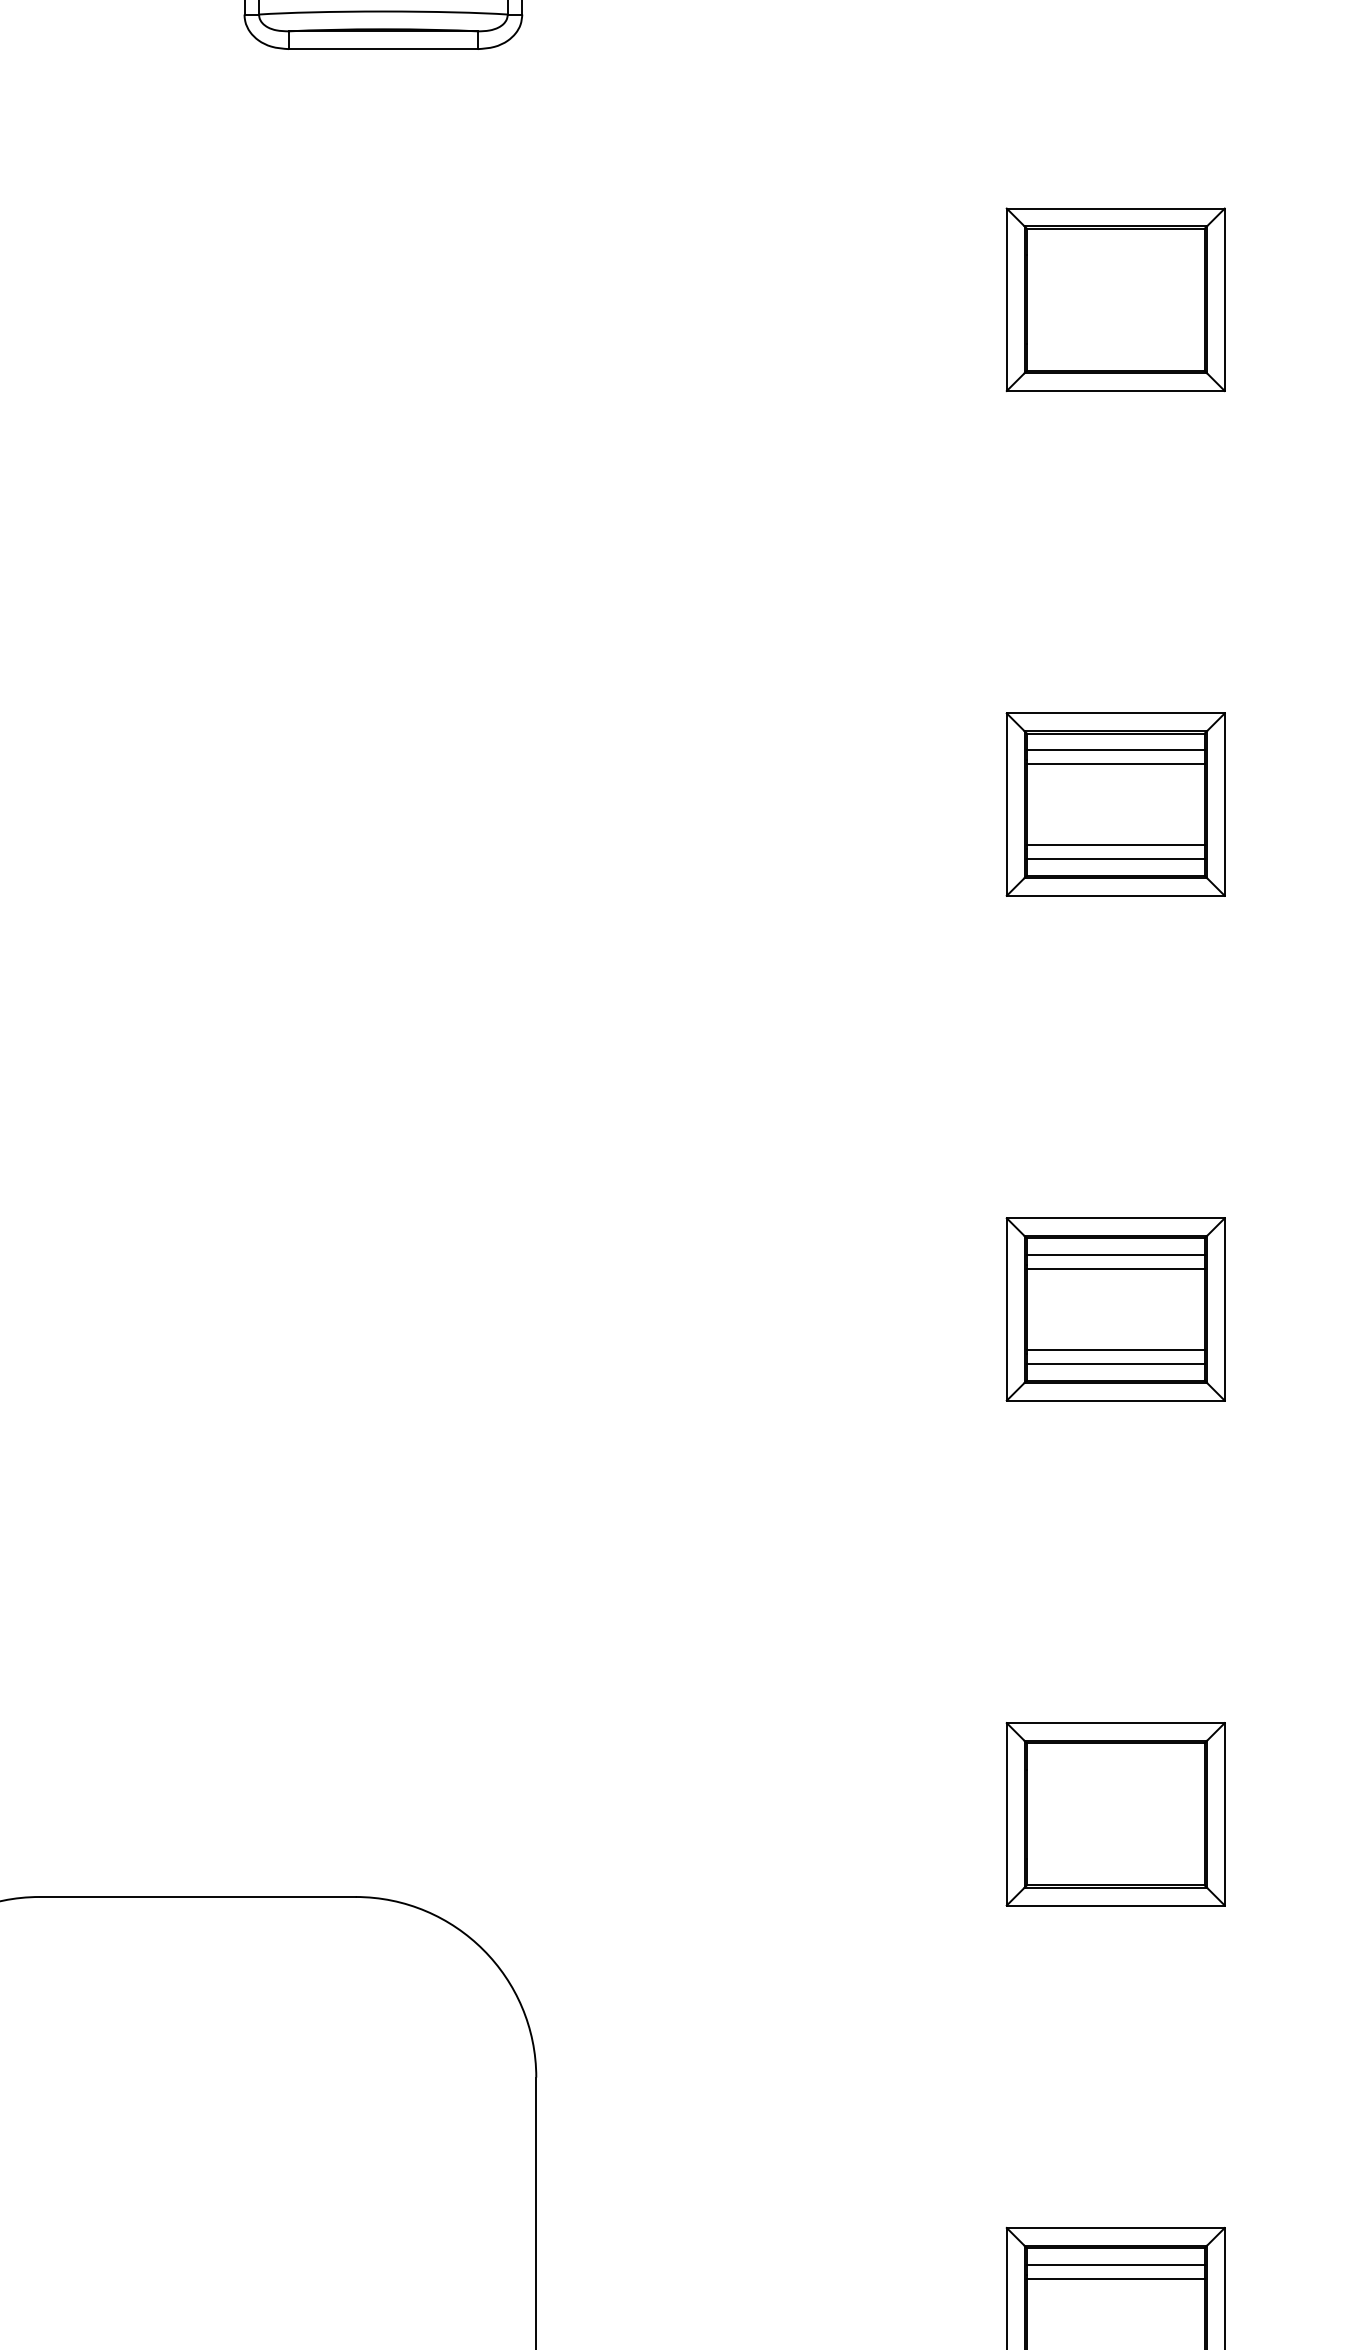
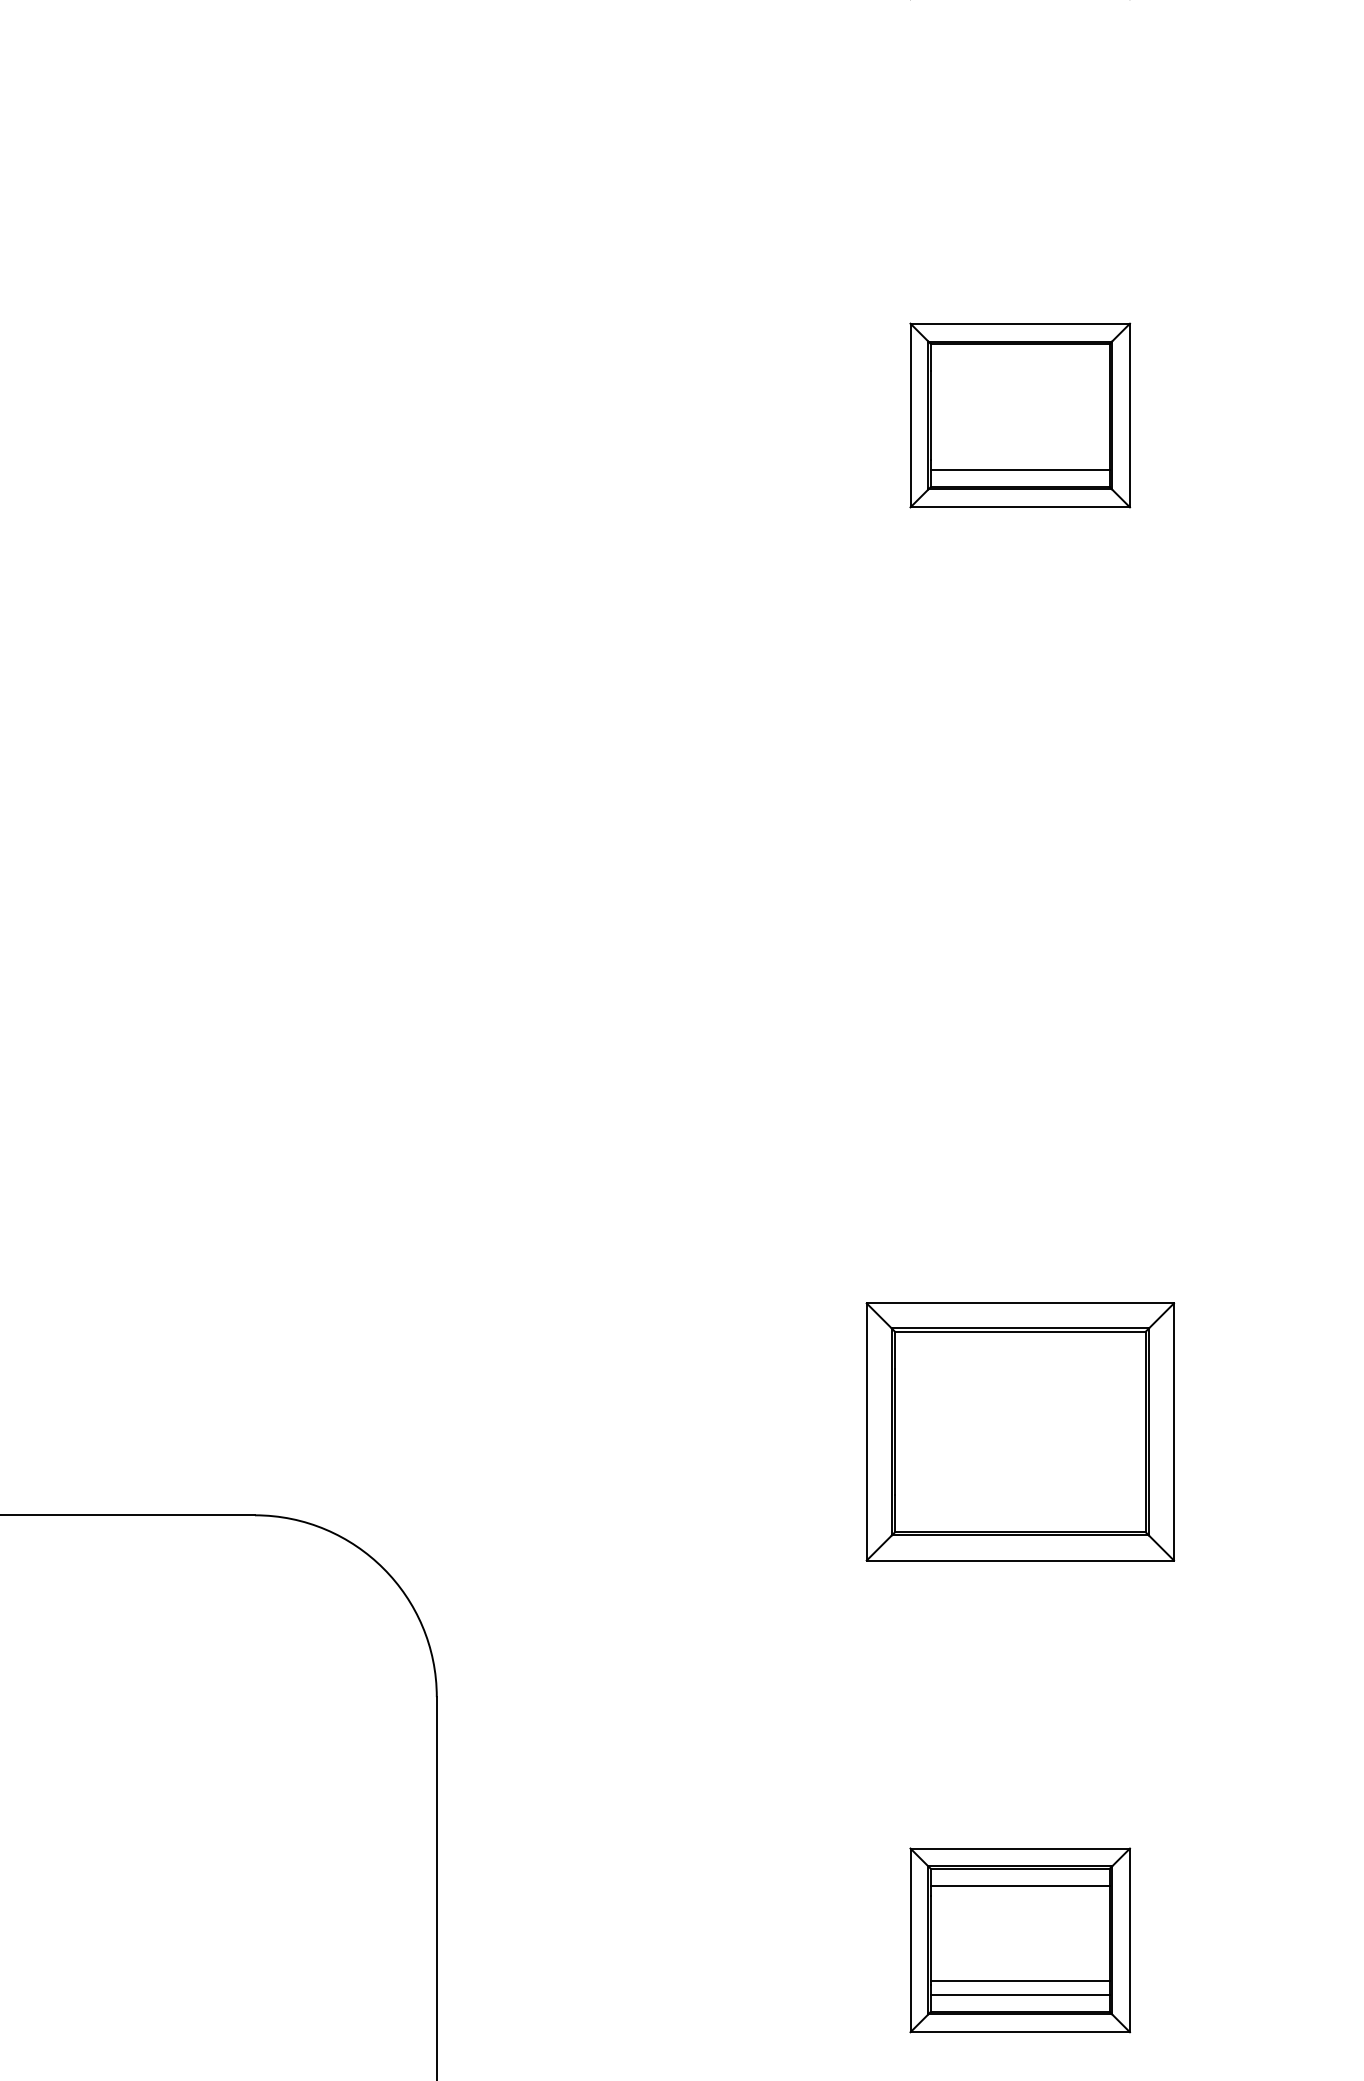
line: (1115, 750) -> (1019, 361), removed
line: (1115, 763) -> (1019, 374), removed
line: (1115, 845) -> (1019, 456), removed
part: (1115, 1309) -> (1019, 923), removed
part: (1115, 1814) -> (1019, 1432), size x1.4
line: (1115, 2278) -> (1019, 1899), removed

